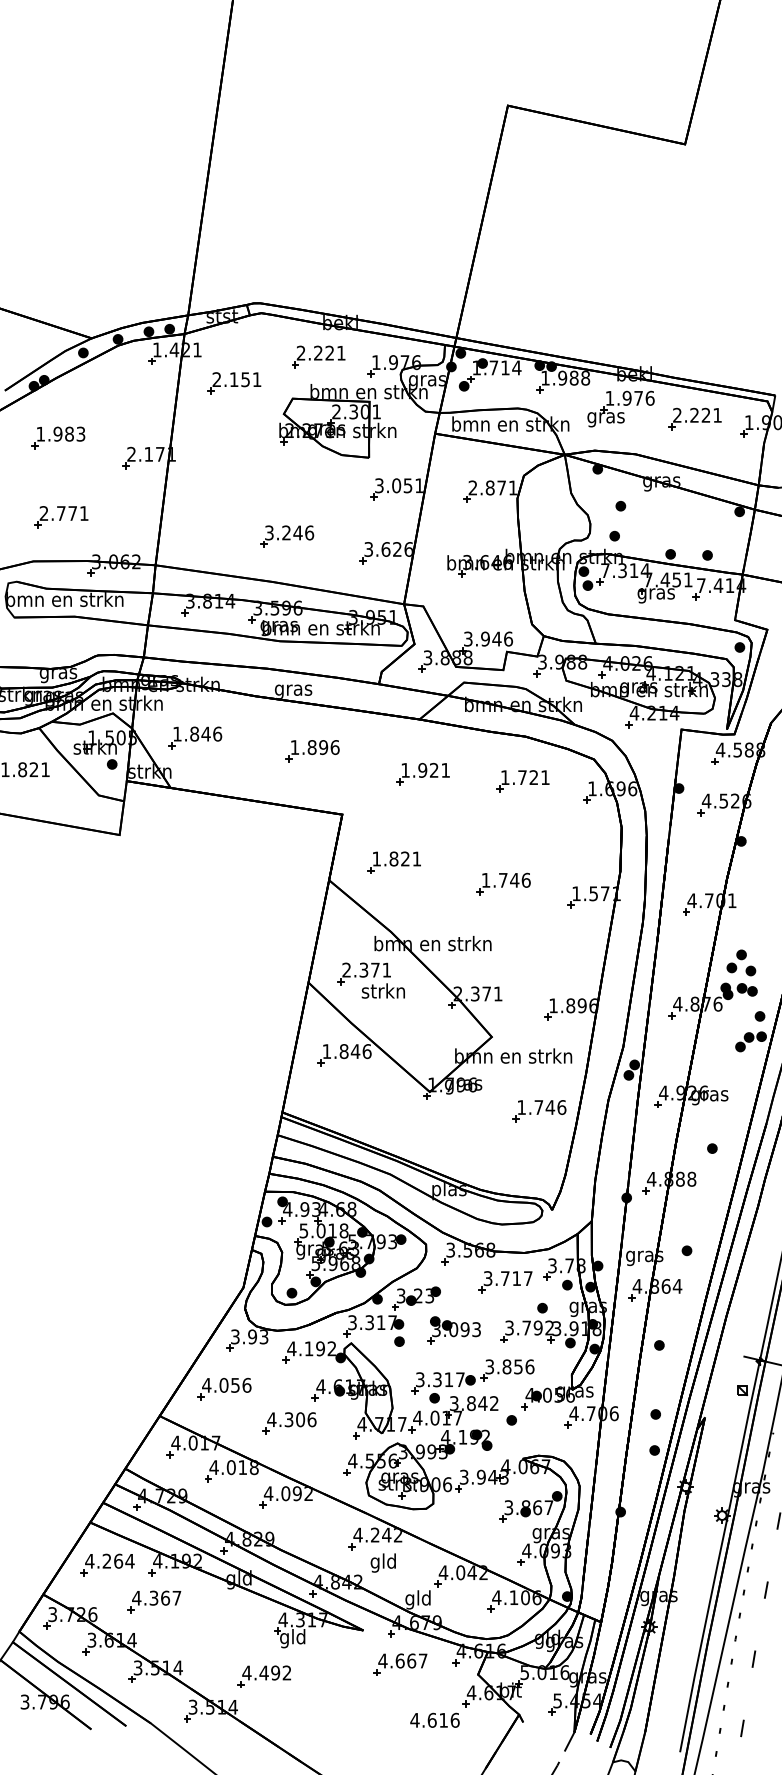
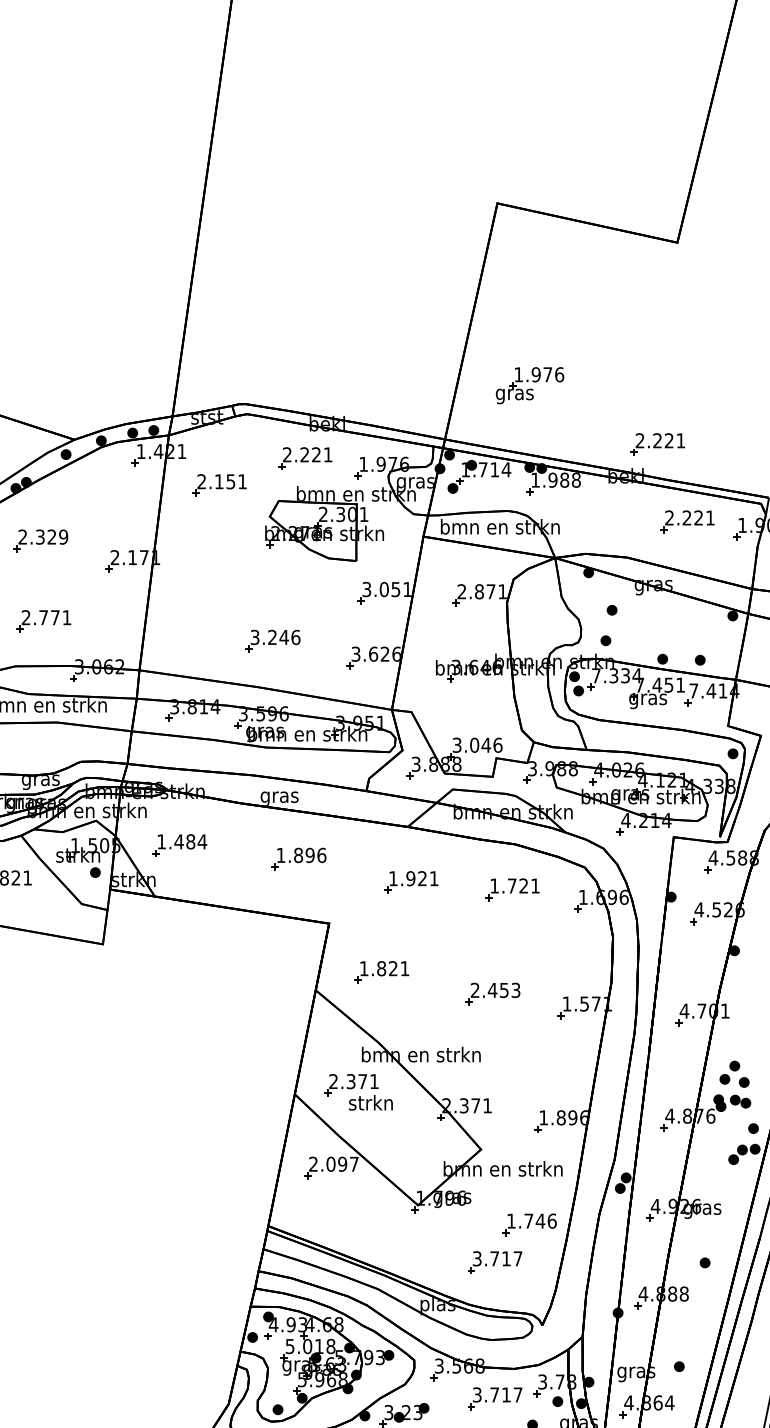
part: (665, 342) -> (657, 443), added
part: (620, 408) -> (529, 385), moved
text: (60, 433) -> (42, 536), 1.983 -> 2.329
text: (633, 570) -> (624, 675), 7.314 -> 7.334
text: (485, 639) -> (474, 745), 3.946 -> 3.046
text: (205, 733) -> (190, 841), 1.846 -> 1.484
text: (505, 879) -> (494, 989), 1.746 -> 2.453
text: (346, 1051) -> (333, 1164), 1.846 -> 2.097
part: (505, 1148) -> (494, 1262), added

